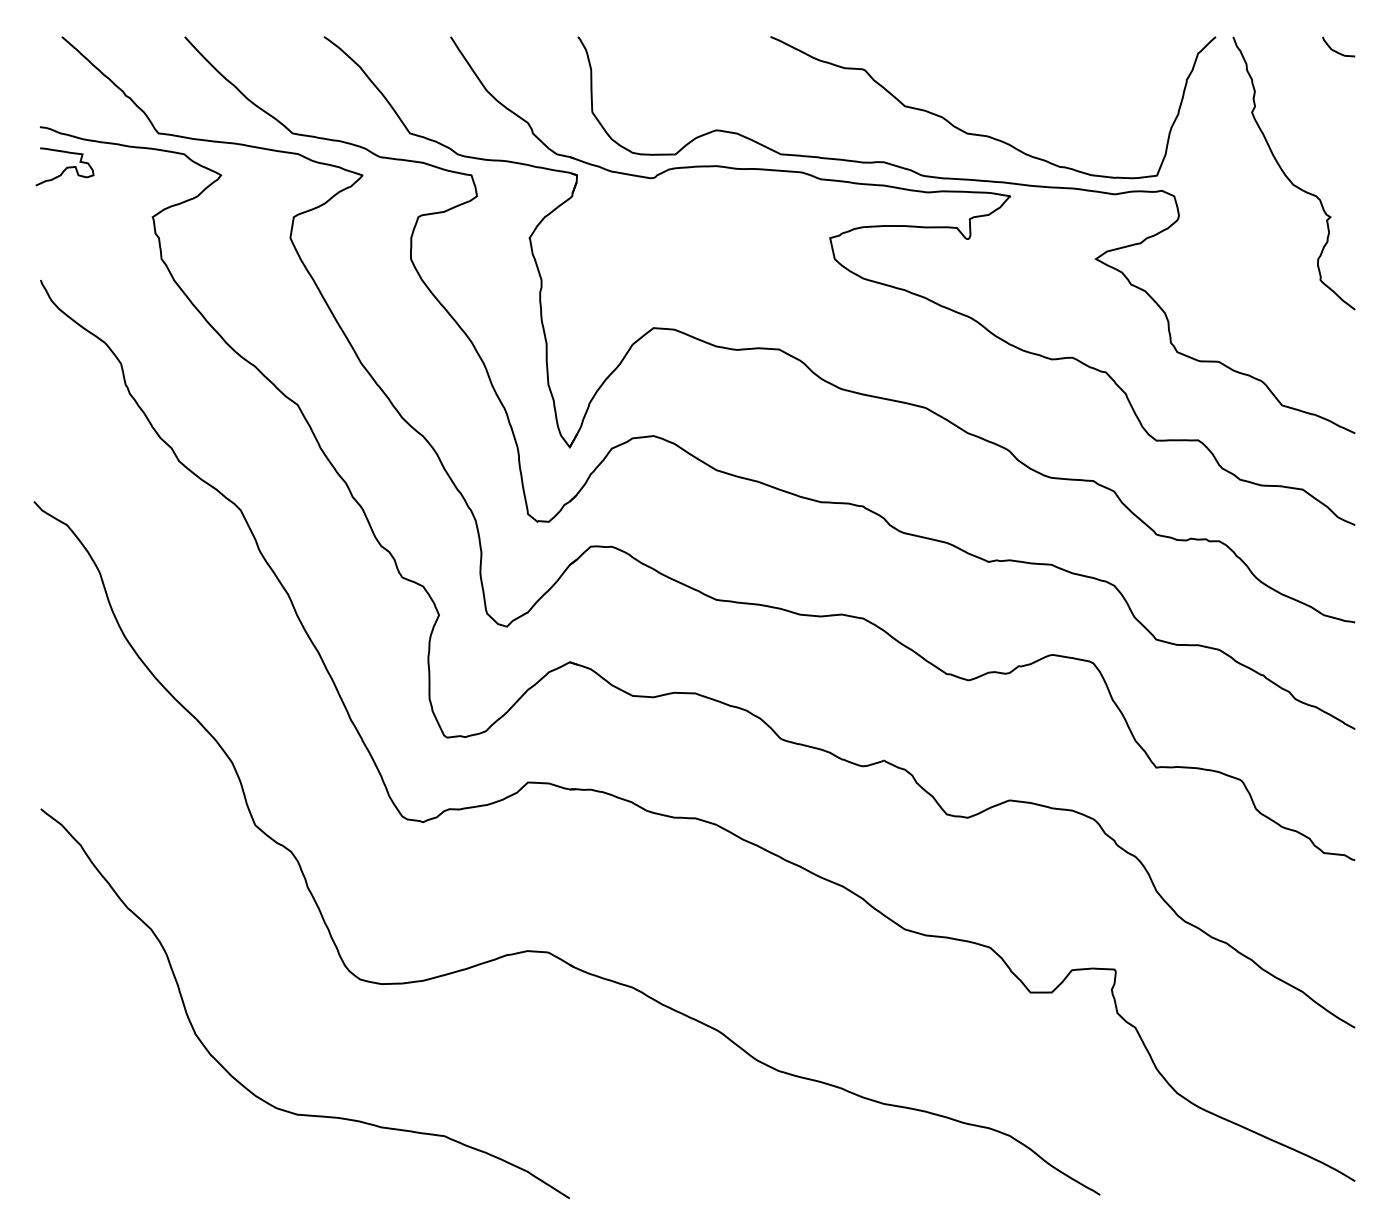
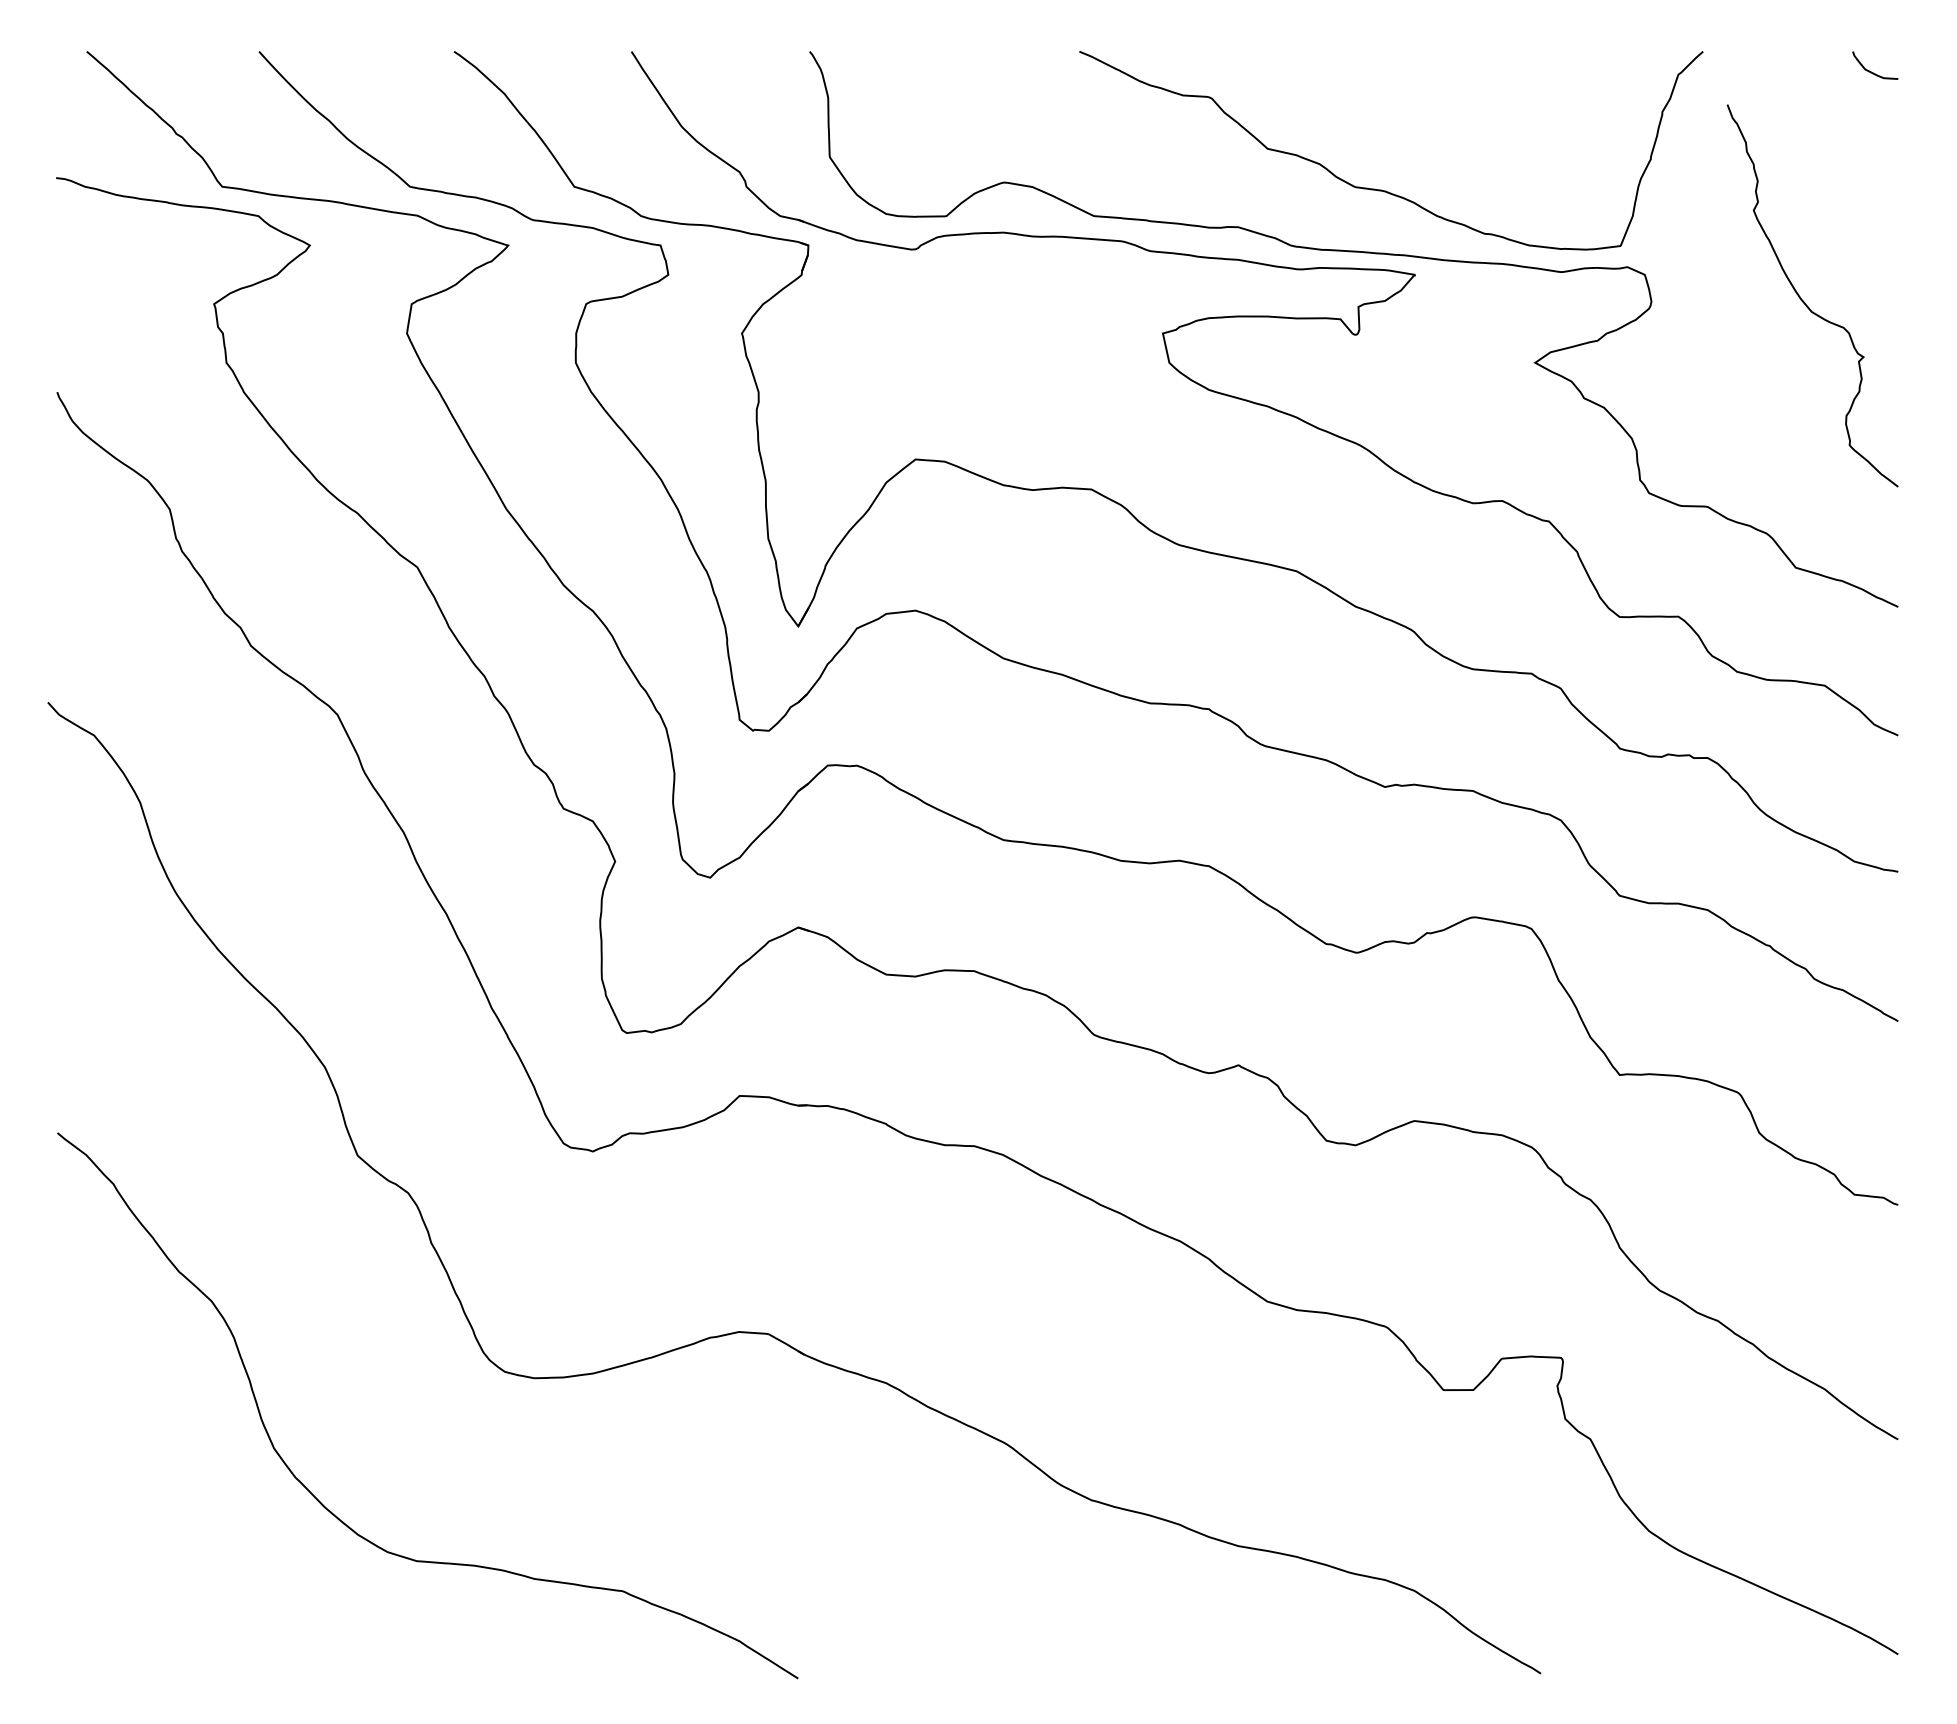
curve: (66, 167) -> (93, 234), removed
curve: (1288, 178) -> (1805, 302), moved

